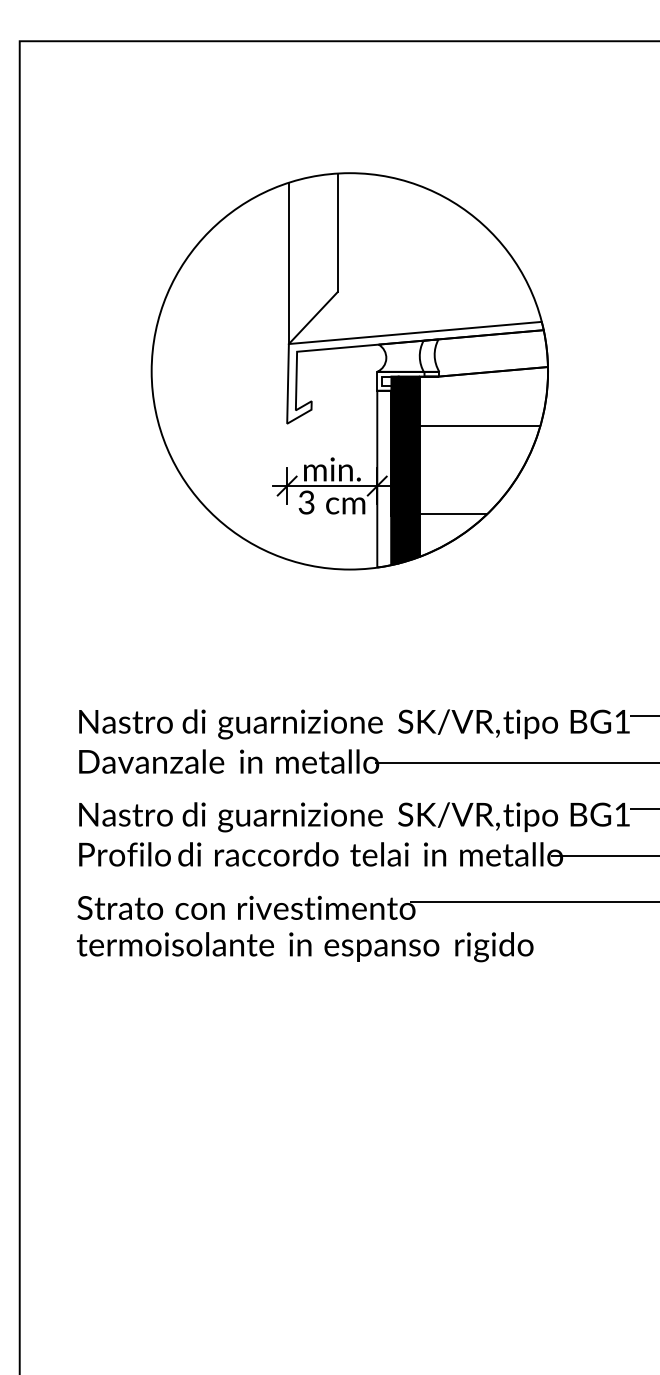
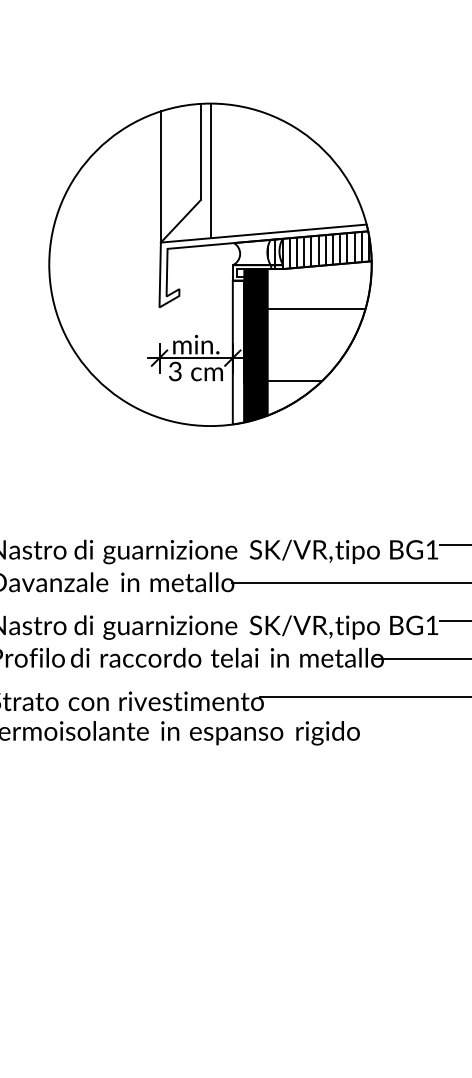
line: (349, 255) -> (210, 170), added
hatch: (482, 353) -> (318, 250), added

